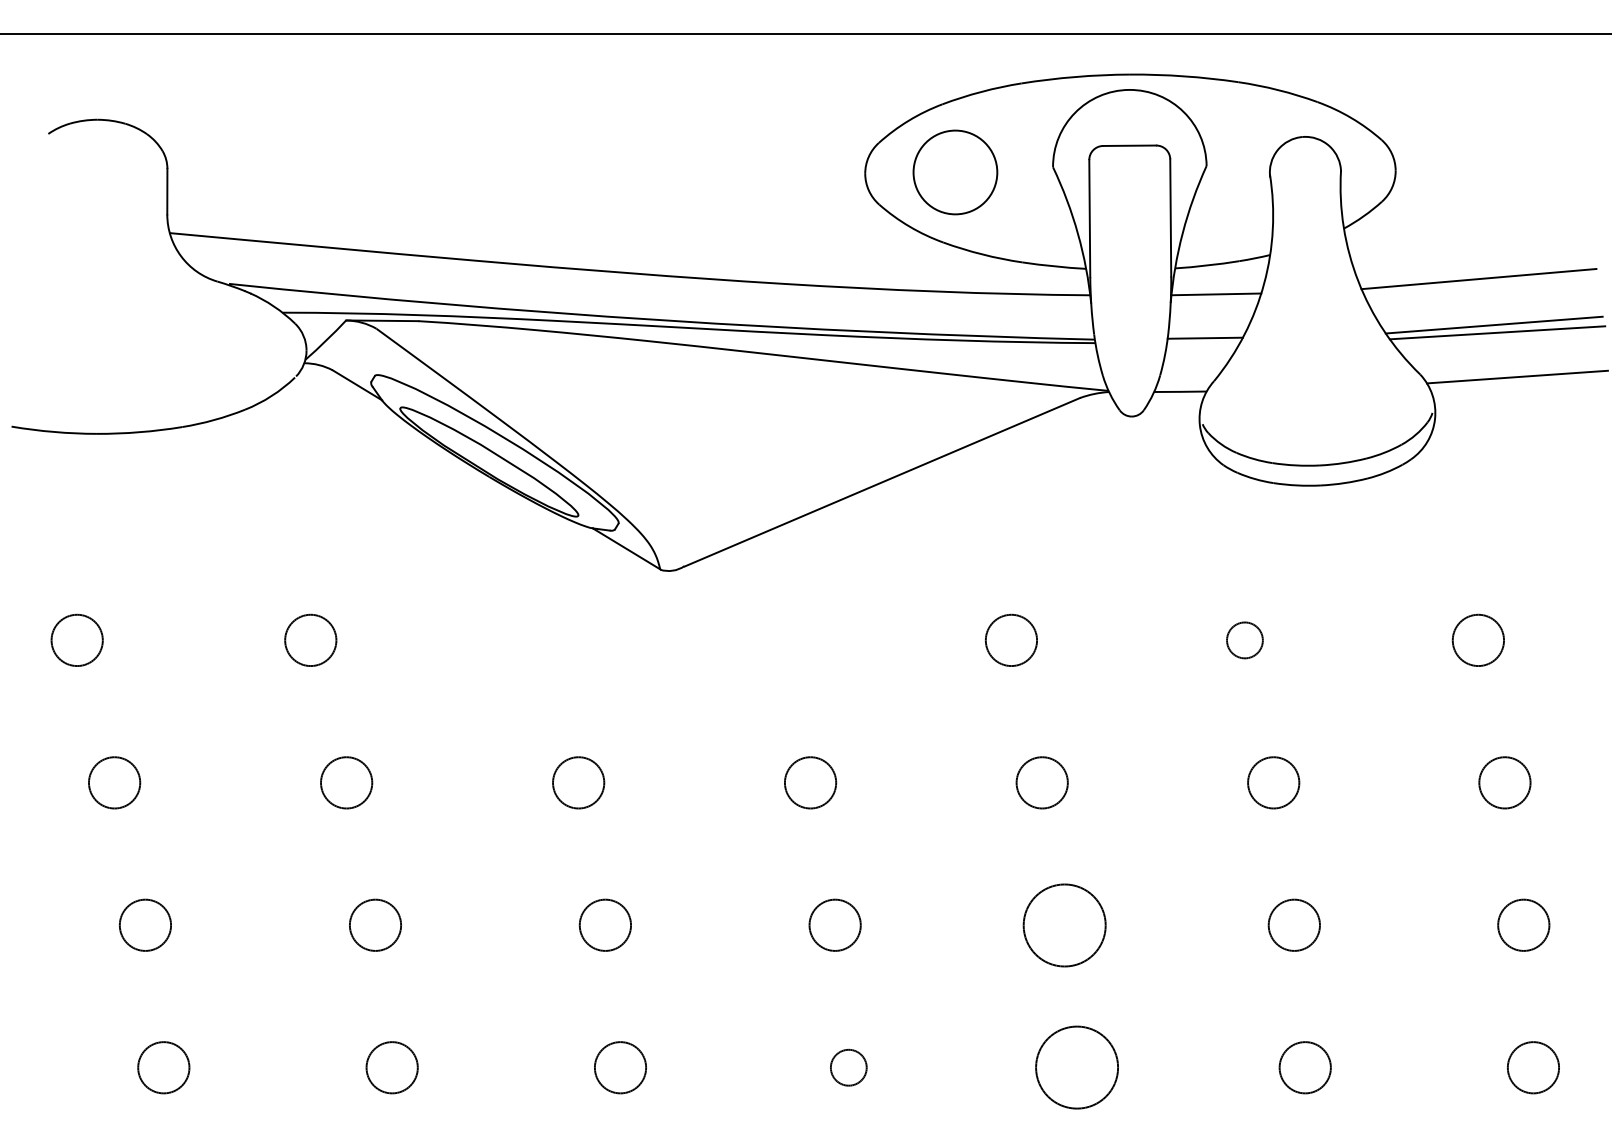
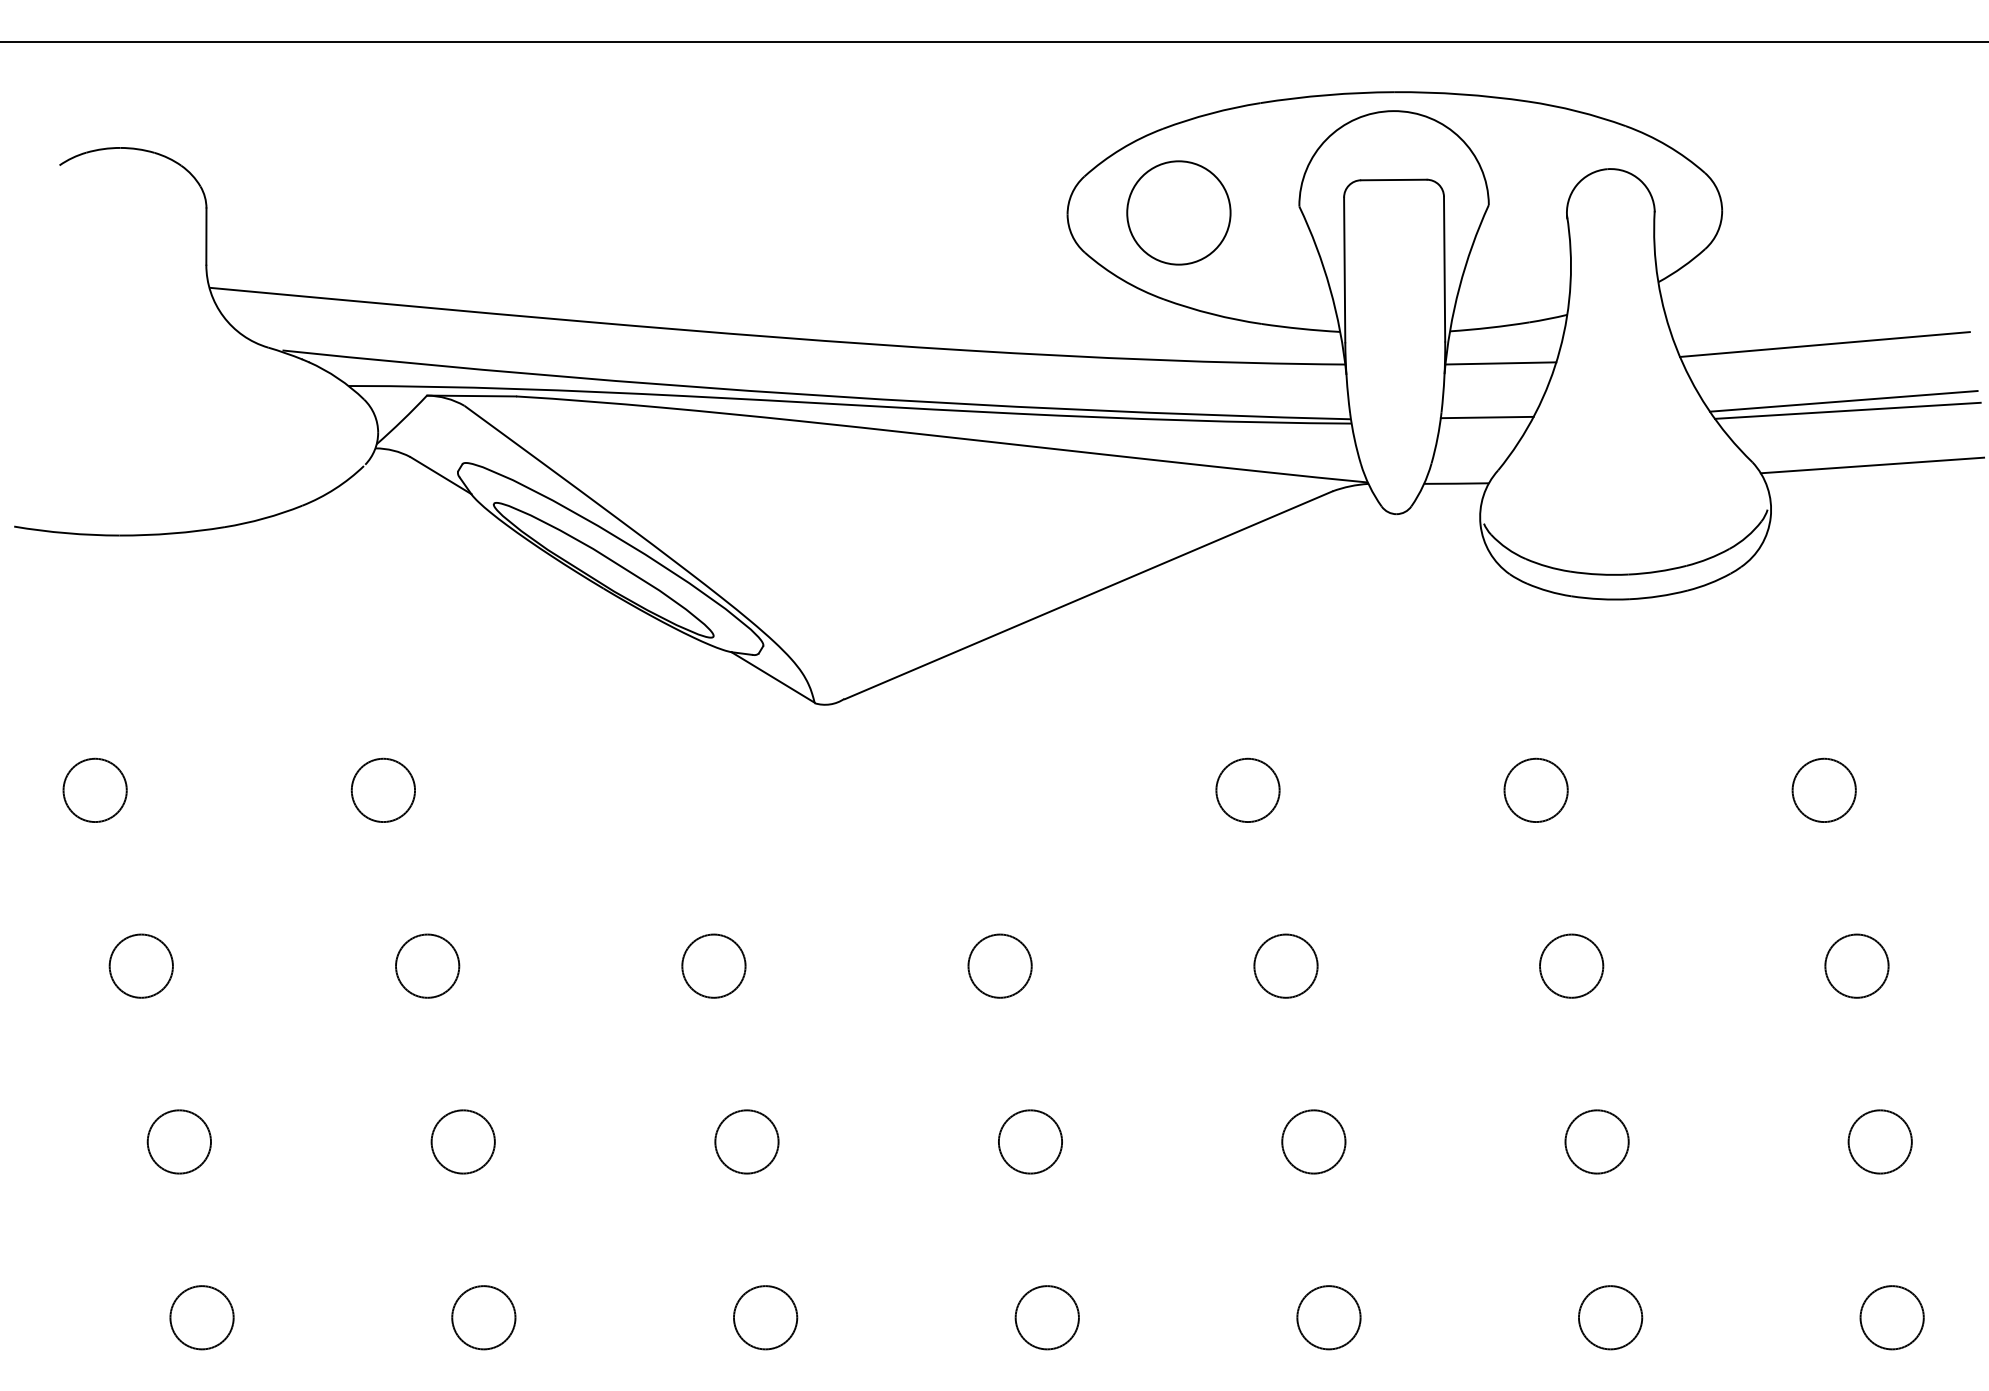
circle: (1244, 640) -> (1535, 790), size x1.43
circle: (1064, 924) -> (1313, 1140), size x0.62
circle: (848, 1067) -> (1046, 1317), size x1.43
circle: (1076, 1067) -> (1328, 1317), size x0.62

